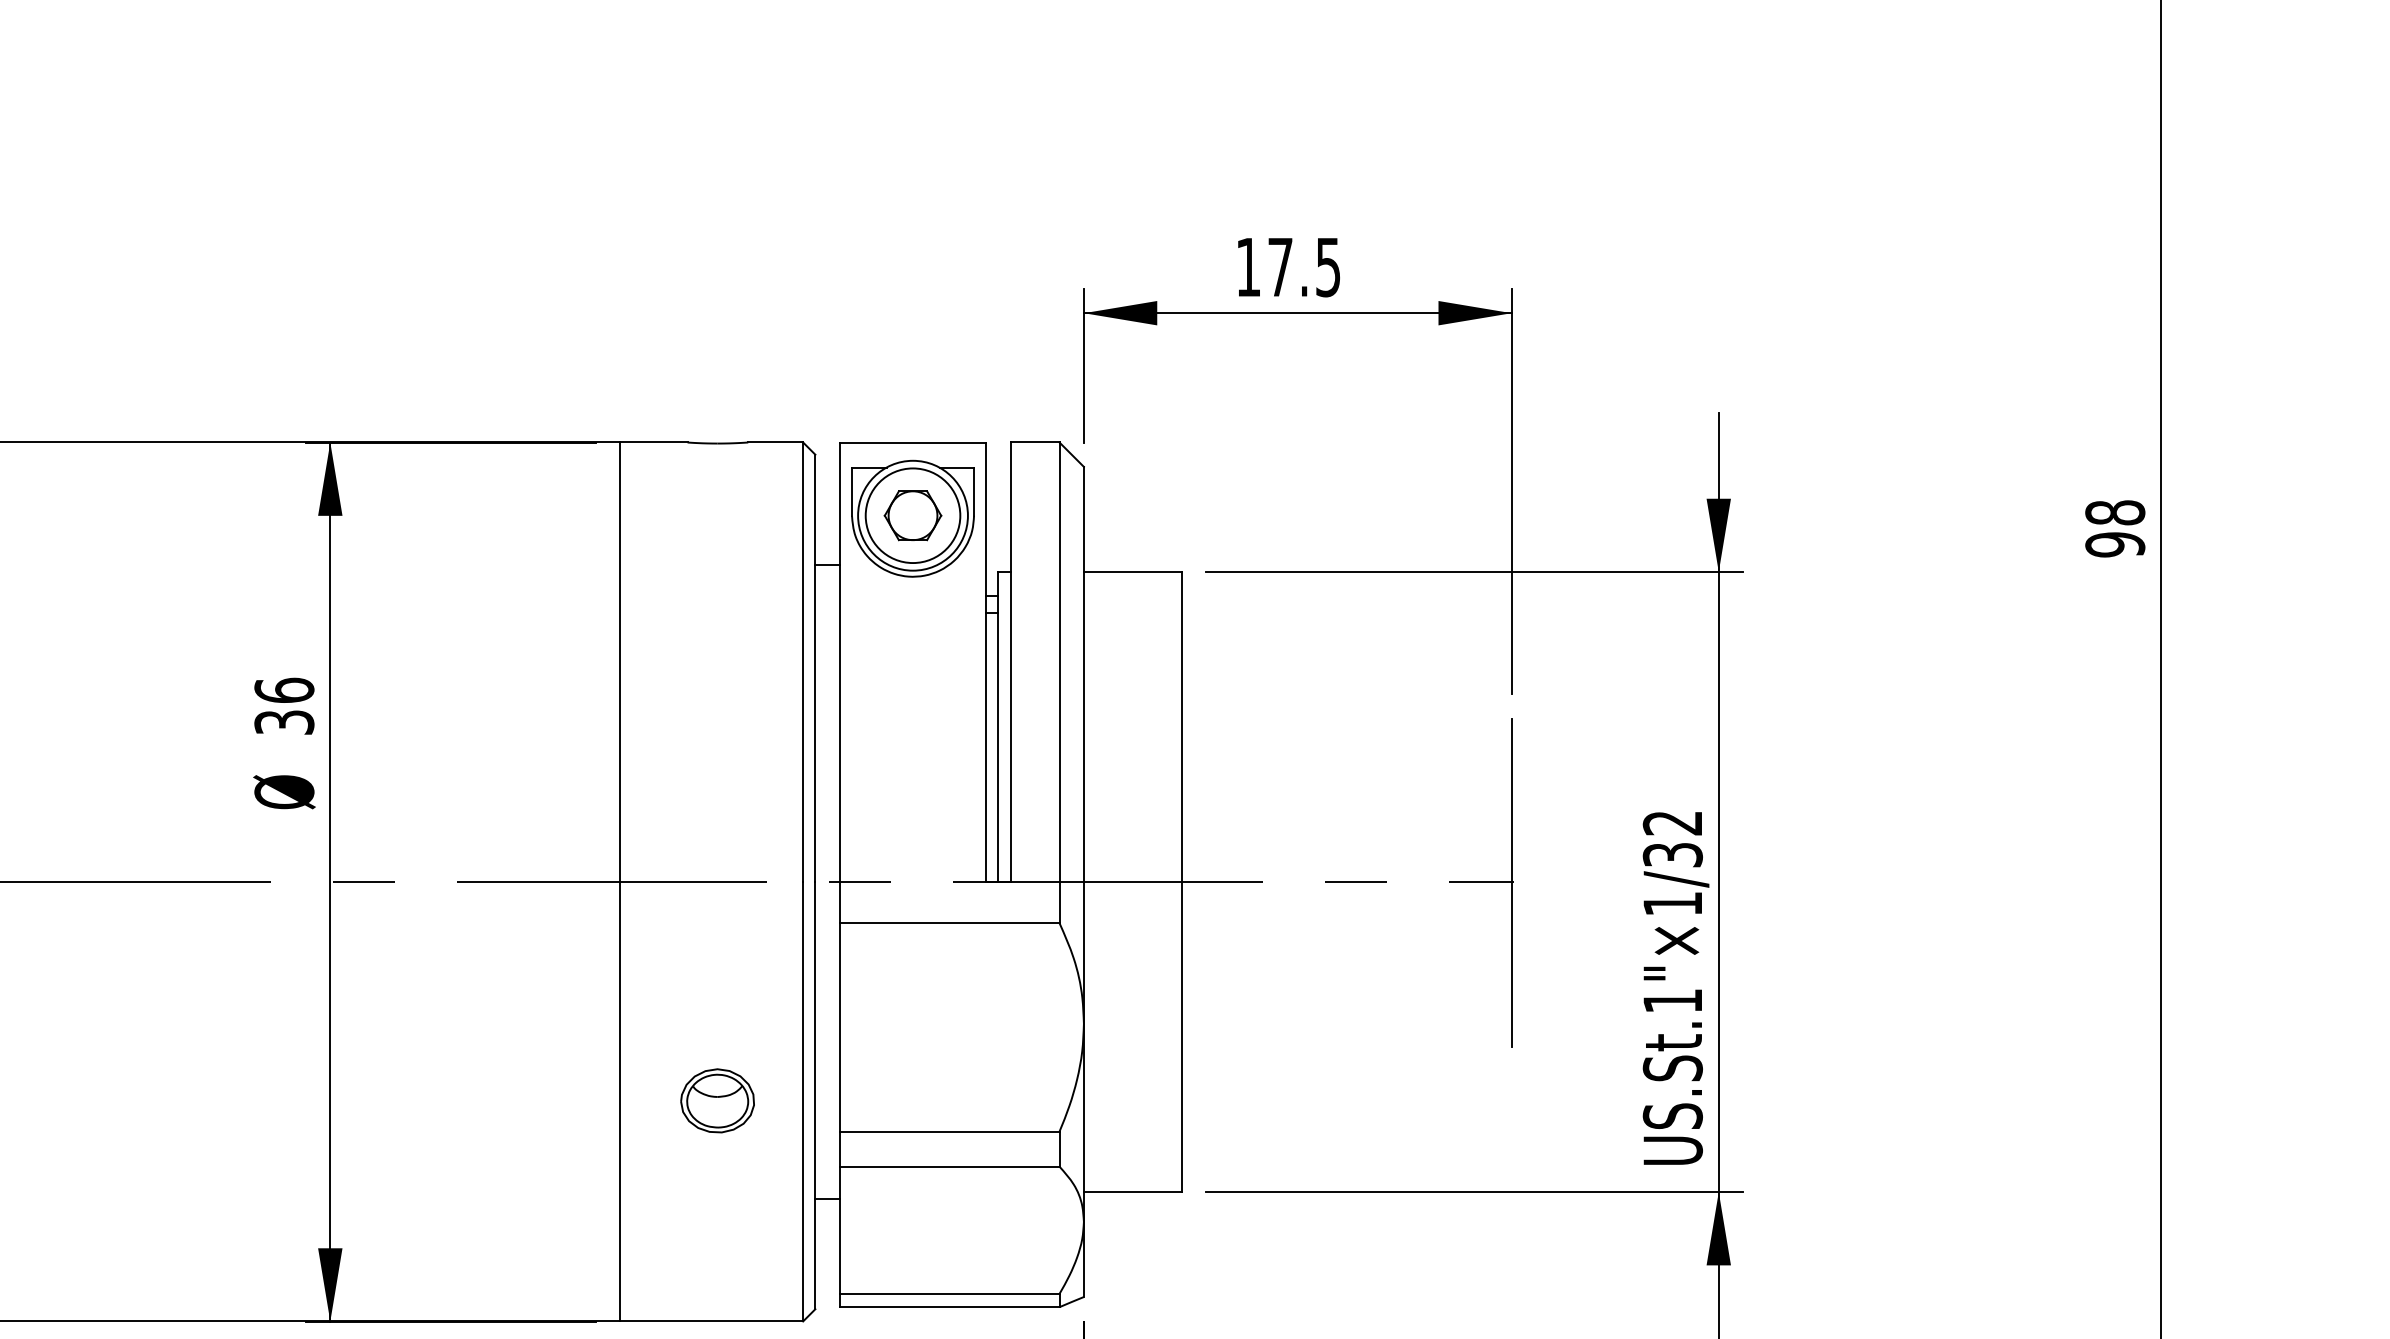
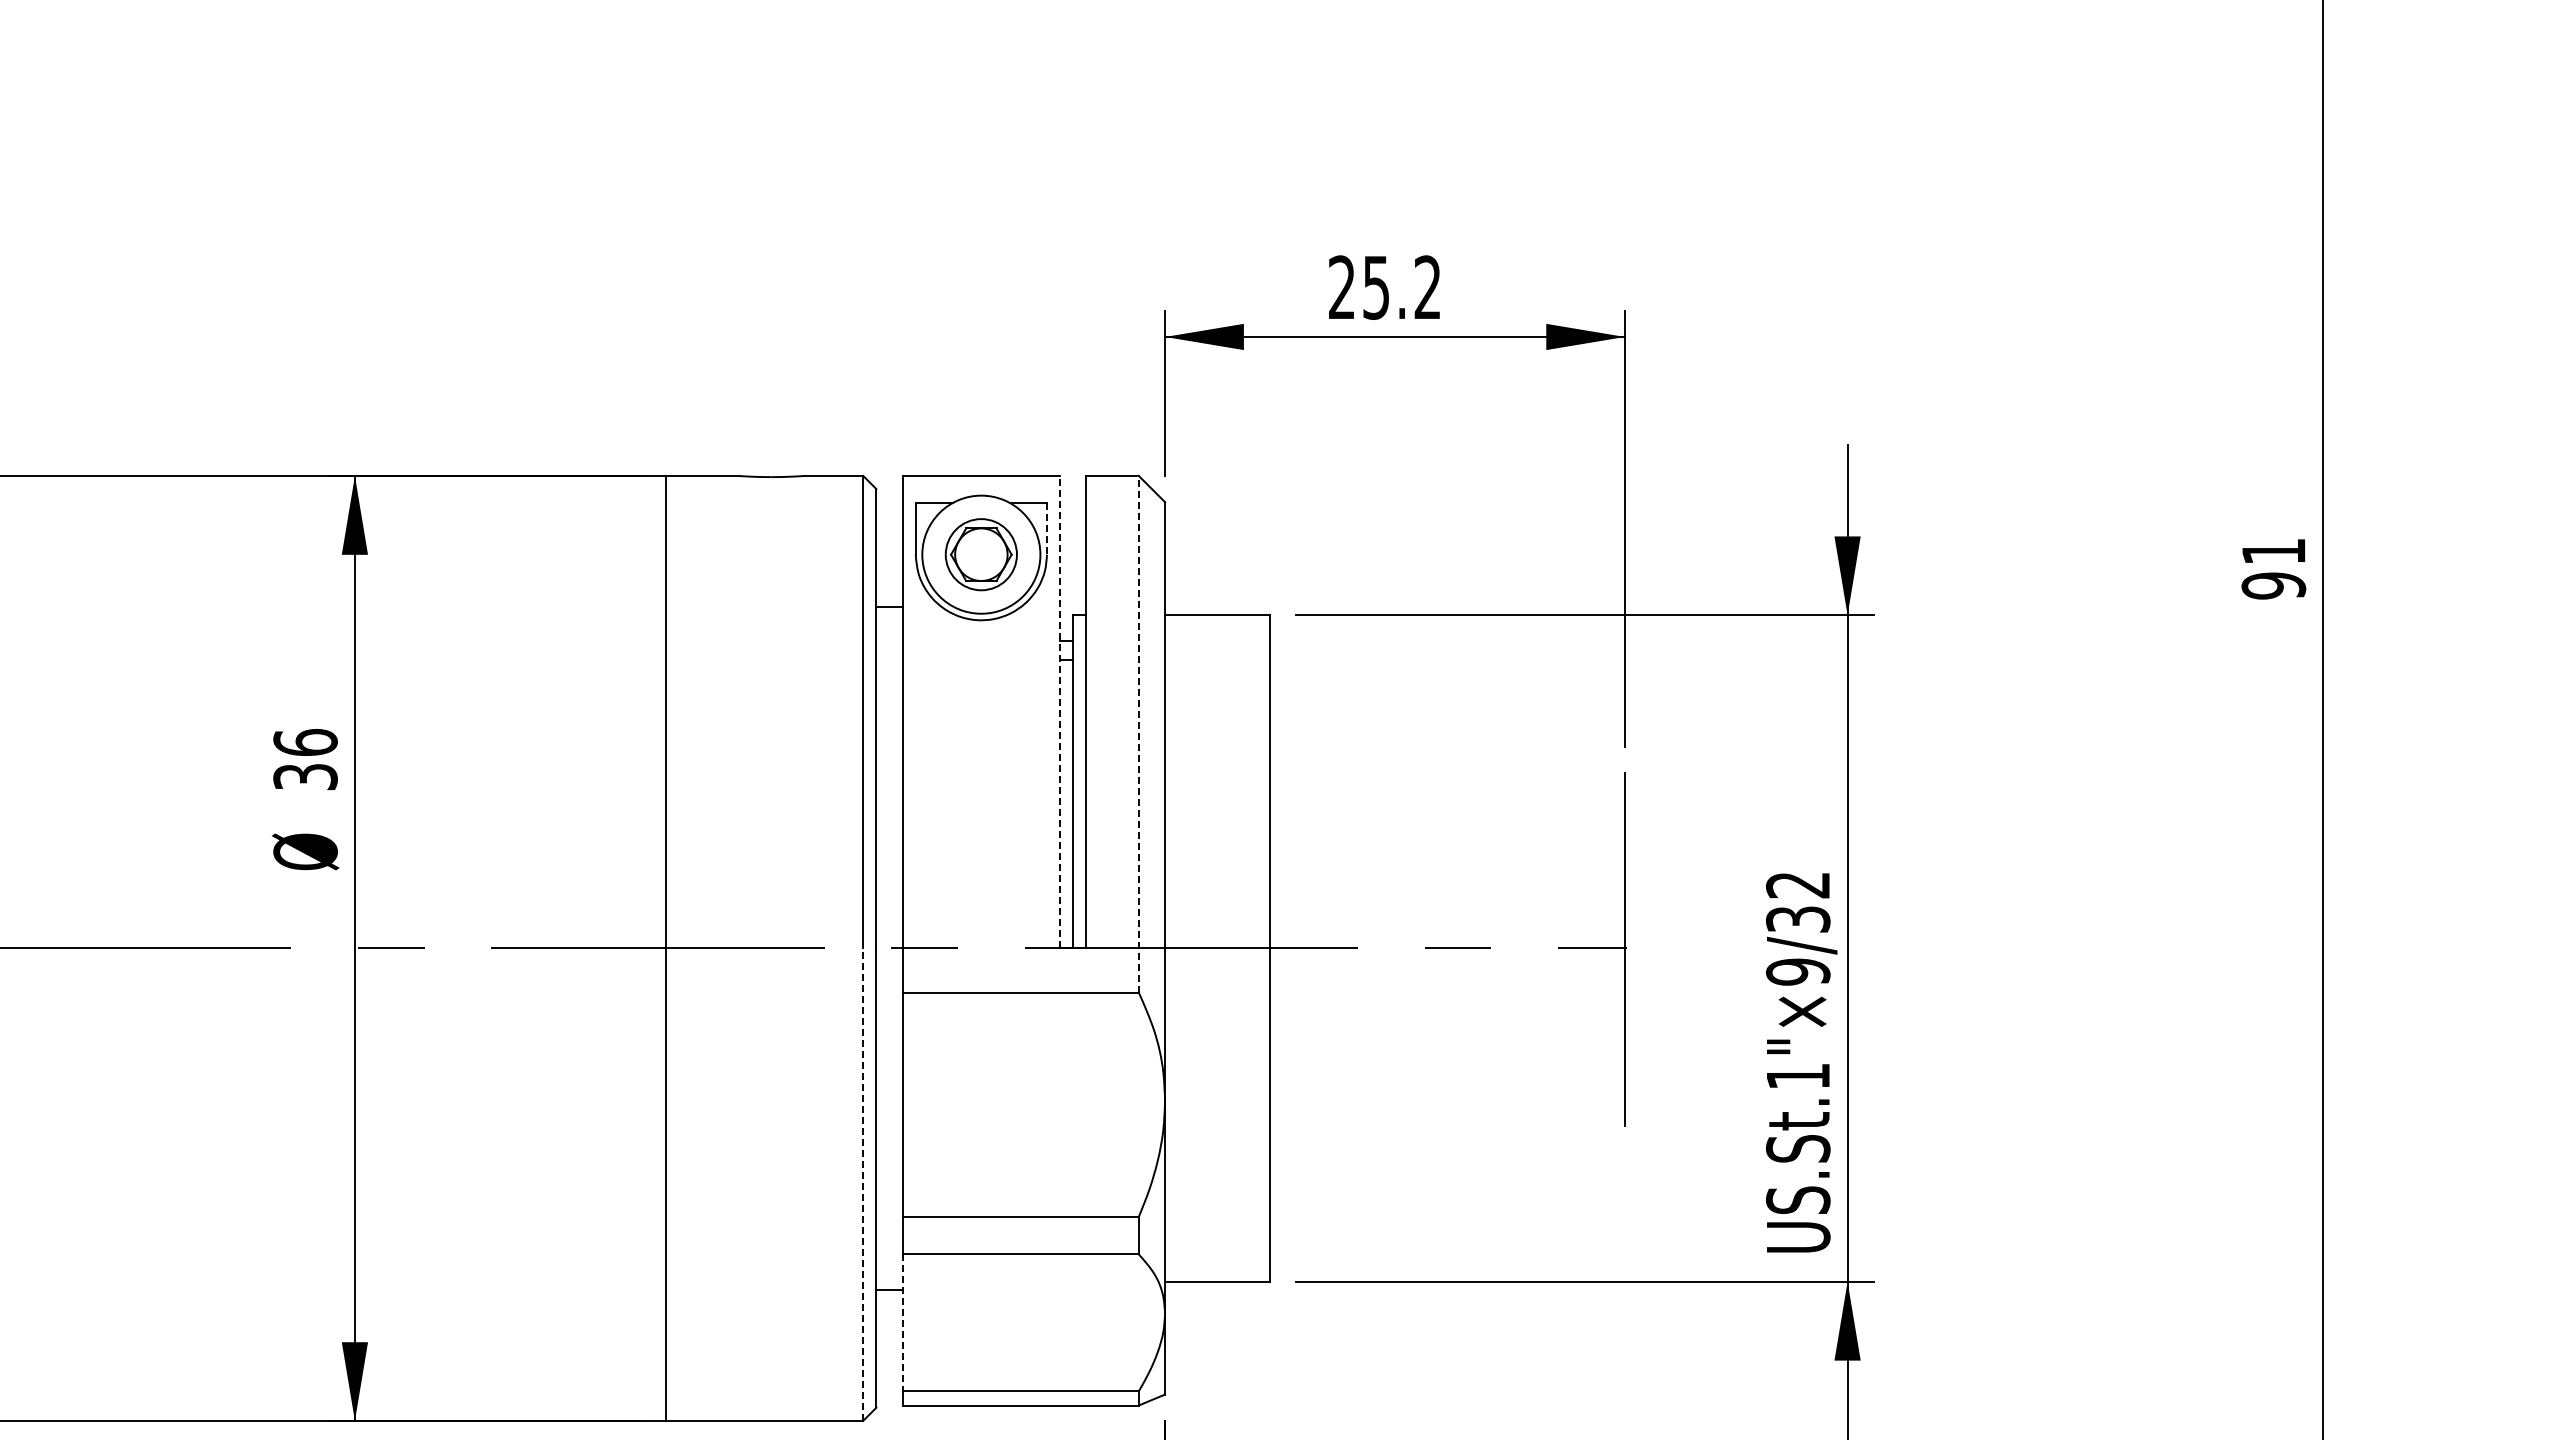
text: (1288, 267) -> (1384, 287), 17.5 -> 25.2
line: (973, 491) -> (1046, 528), solid -> dashed
text: (2114, 512) -> (2273, 551), 98 -> 91
circle: (913, 515) -> (981, 554), size x0.7
line: (986, 661) -> (1060, 711), solid -> dashed
line: (1059, 682) -> (1138, 733), solid -> dashed
text: (1673, 903) -> (1798, 971), US.St.1"×1/32 -> US.St.1"×9/32
part: (717, 1100) -> (771, 1183), removed
line: (803, 1101) -> (863, 1184), solid -> dashed
line: (839, 1230) -> (902, 1323), solid -> dashed

